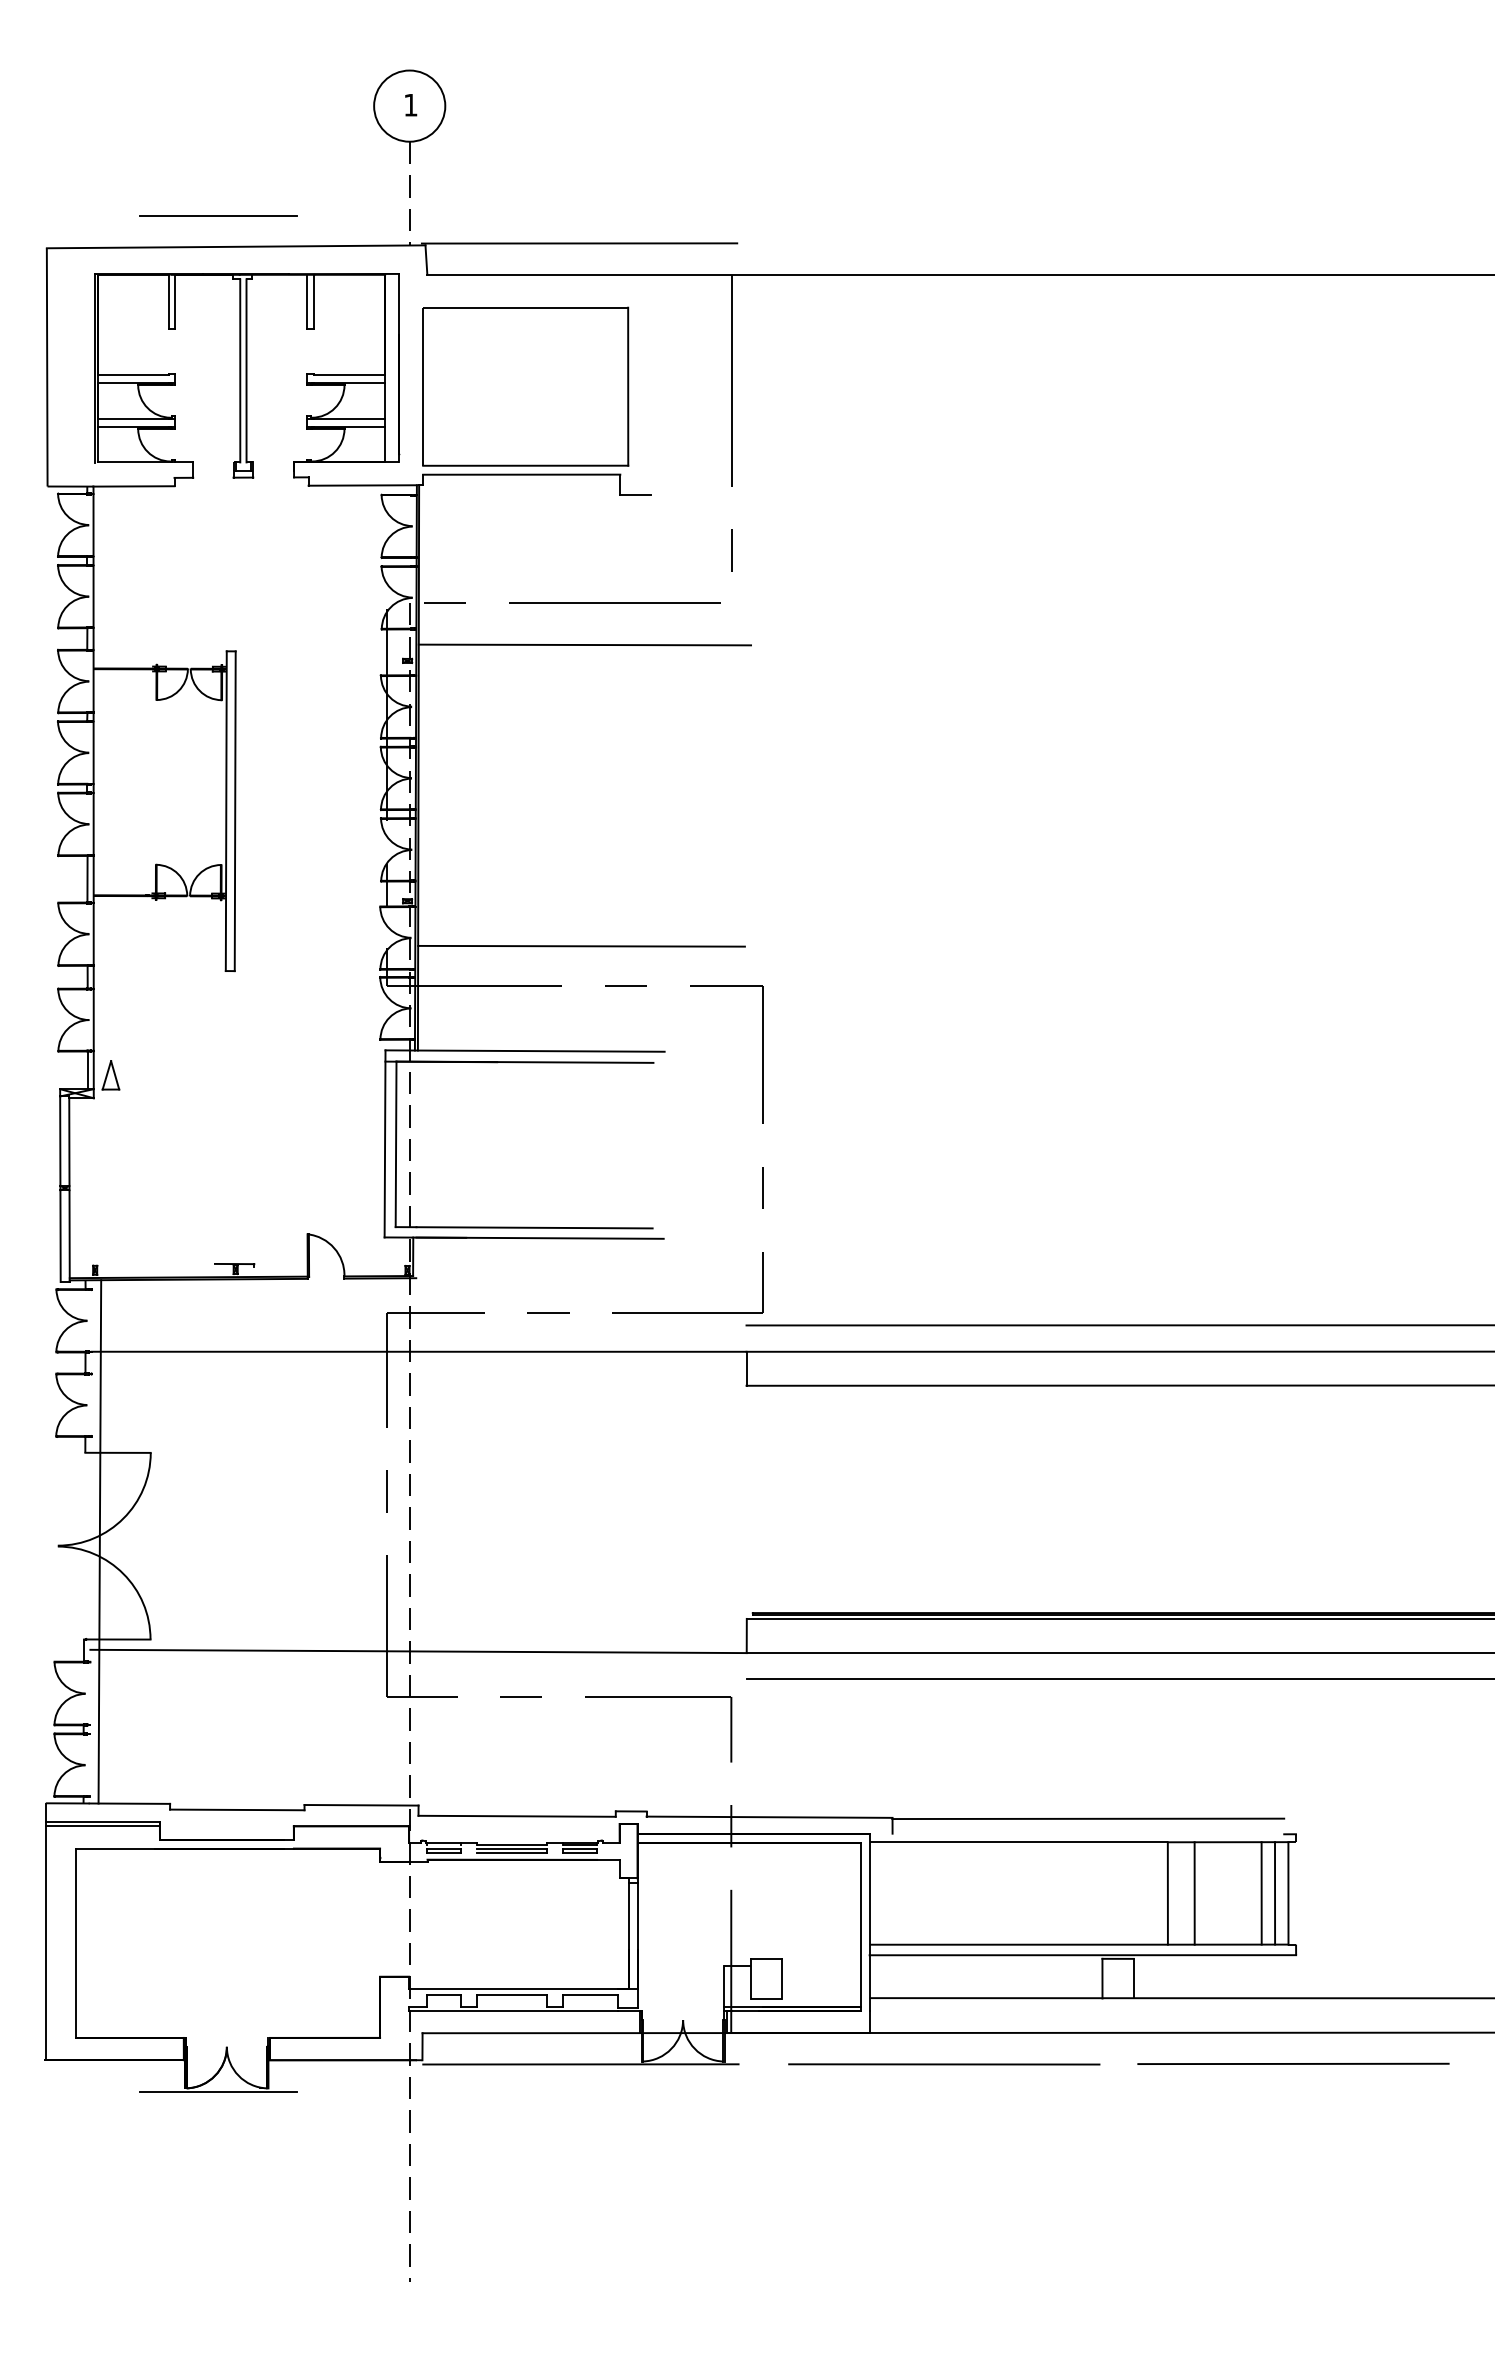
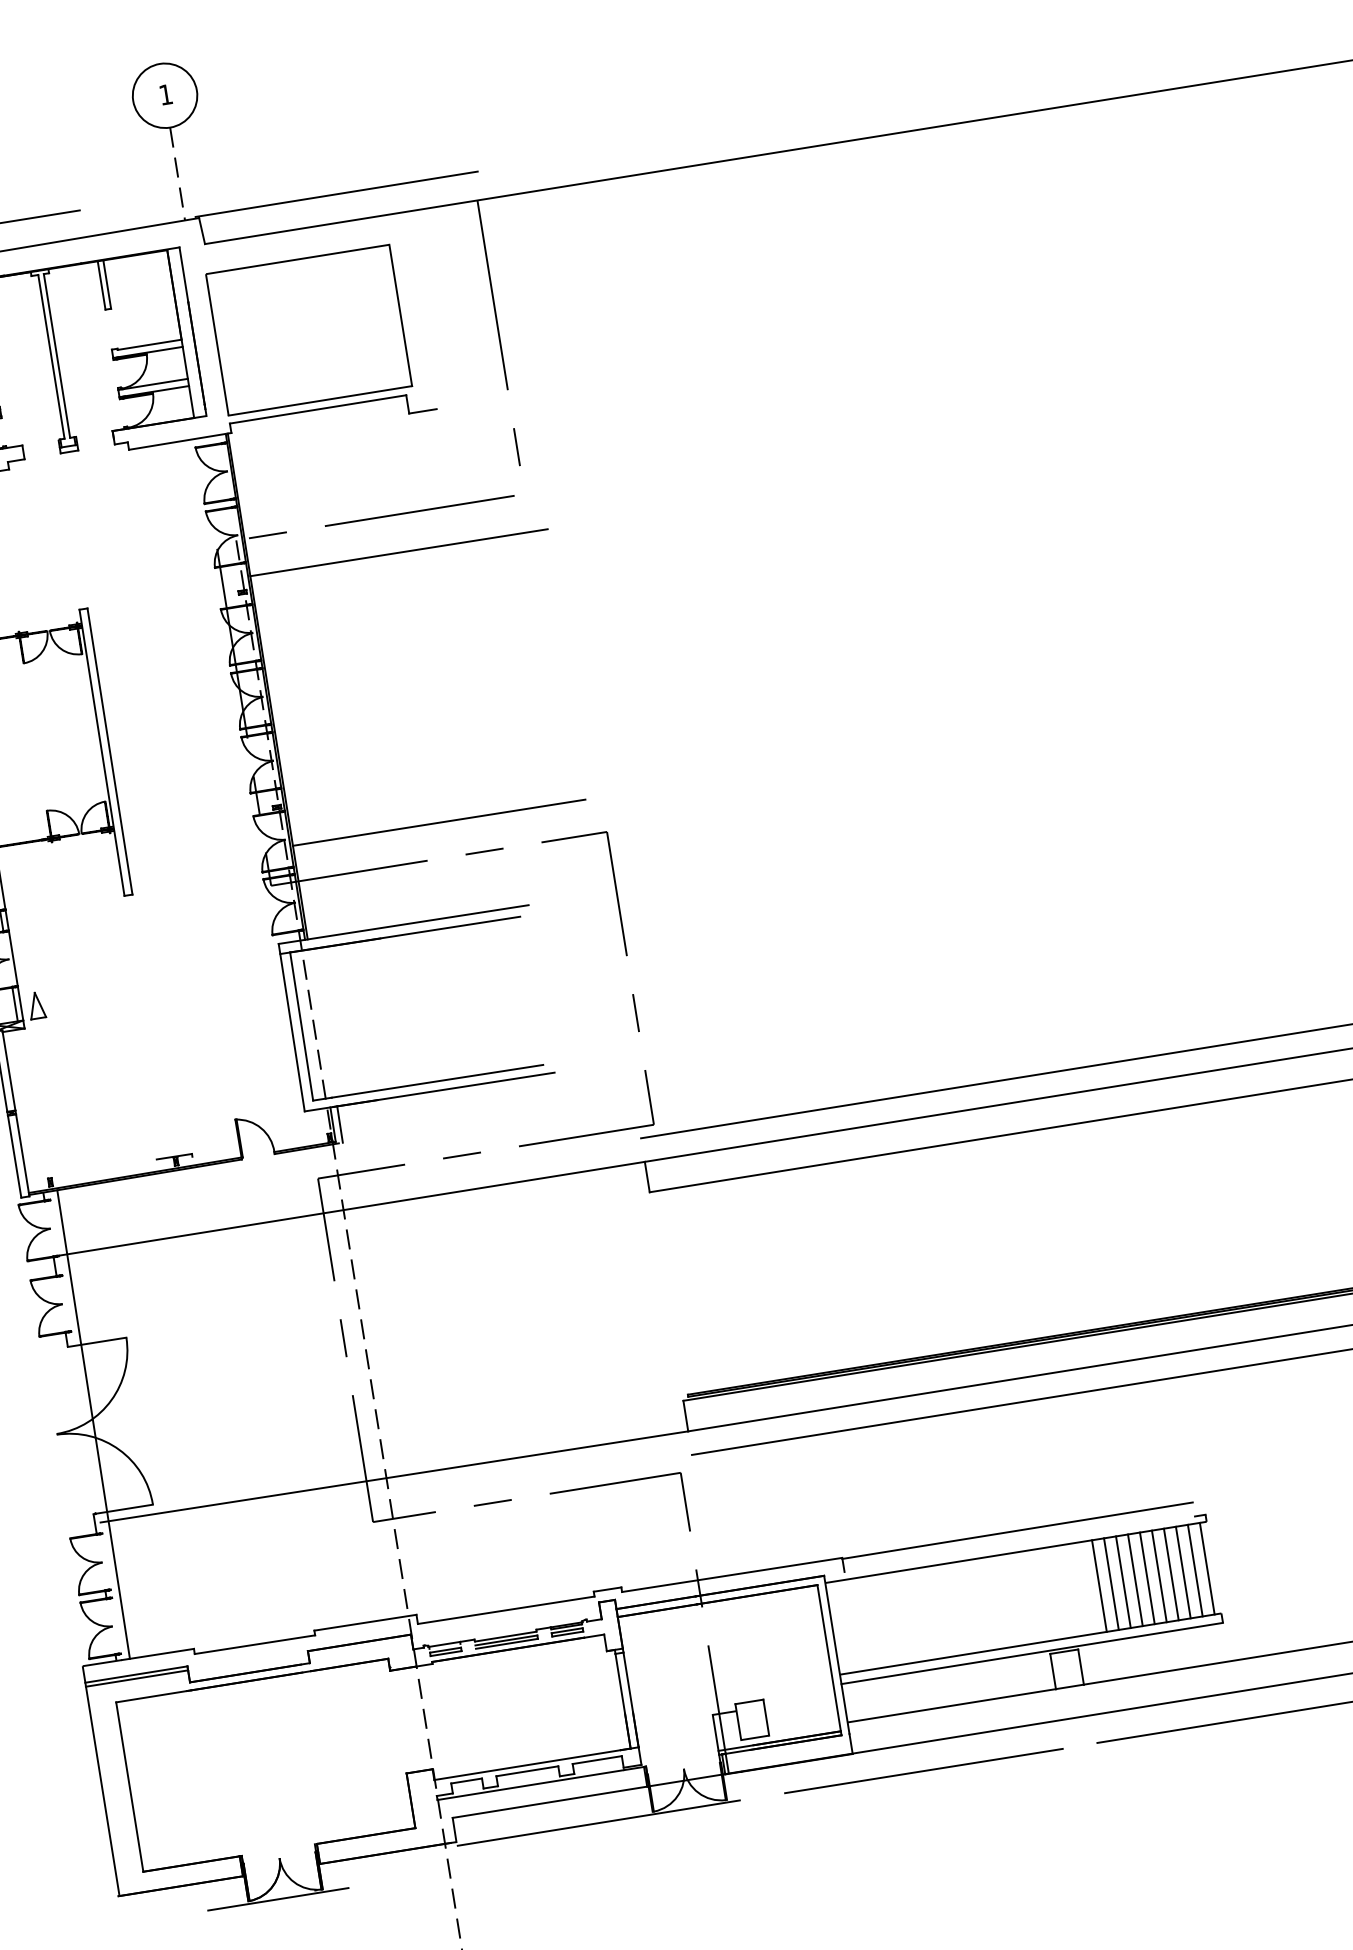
line: (420, 1257) -> (339, 1124), added
line: (1181, 1893) -> (1111, 1584), added
line: (1208, 1893) -> (1135, 1580), added
line: (1221, 1893) -> (1147, 1578), added
line: (1234, 1893) -> (1159, 1576), added
line: (1248, 1893) -> (1171, 1574), added

